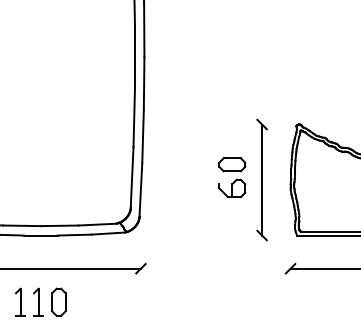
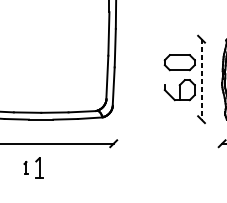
part: (232, 177) -> (180, 77), size x1.6
line: (262, 180) -> (201, 79), solid -> dashed
part: (20, 301) -> (26, 167), size x0.6
part: (58, 301) -> (54, 167), removed

